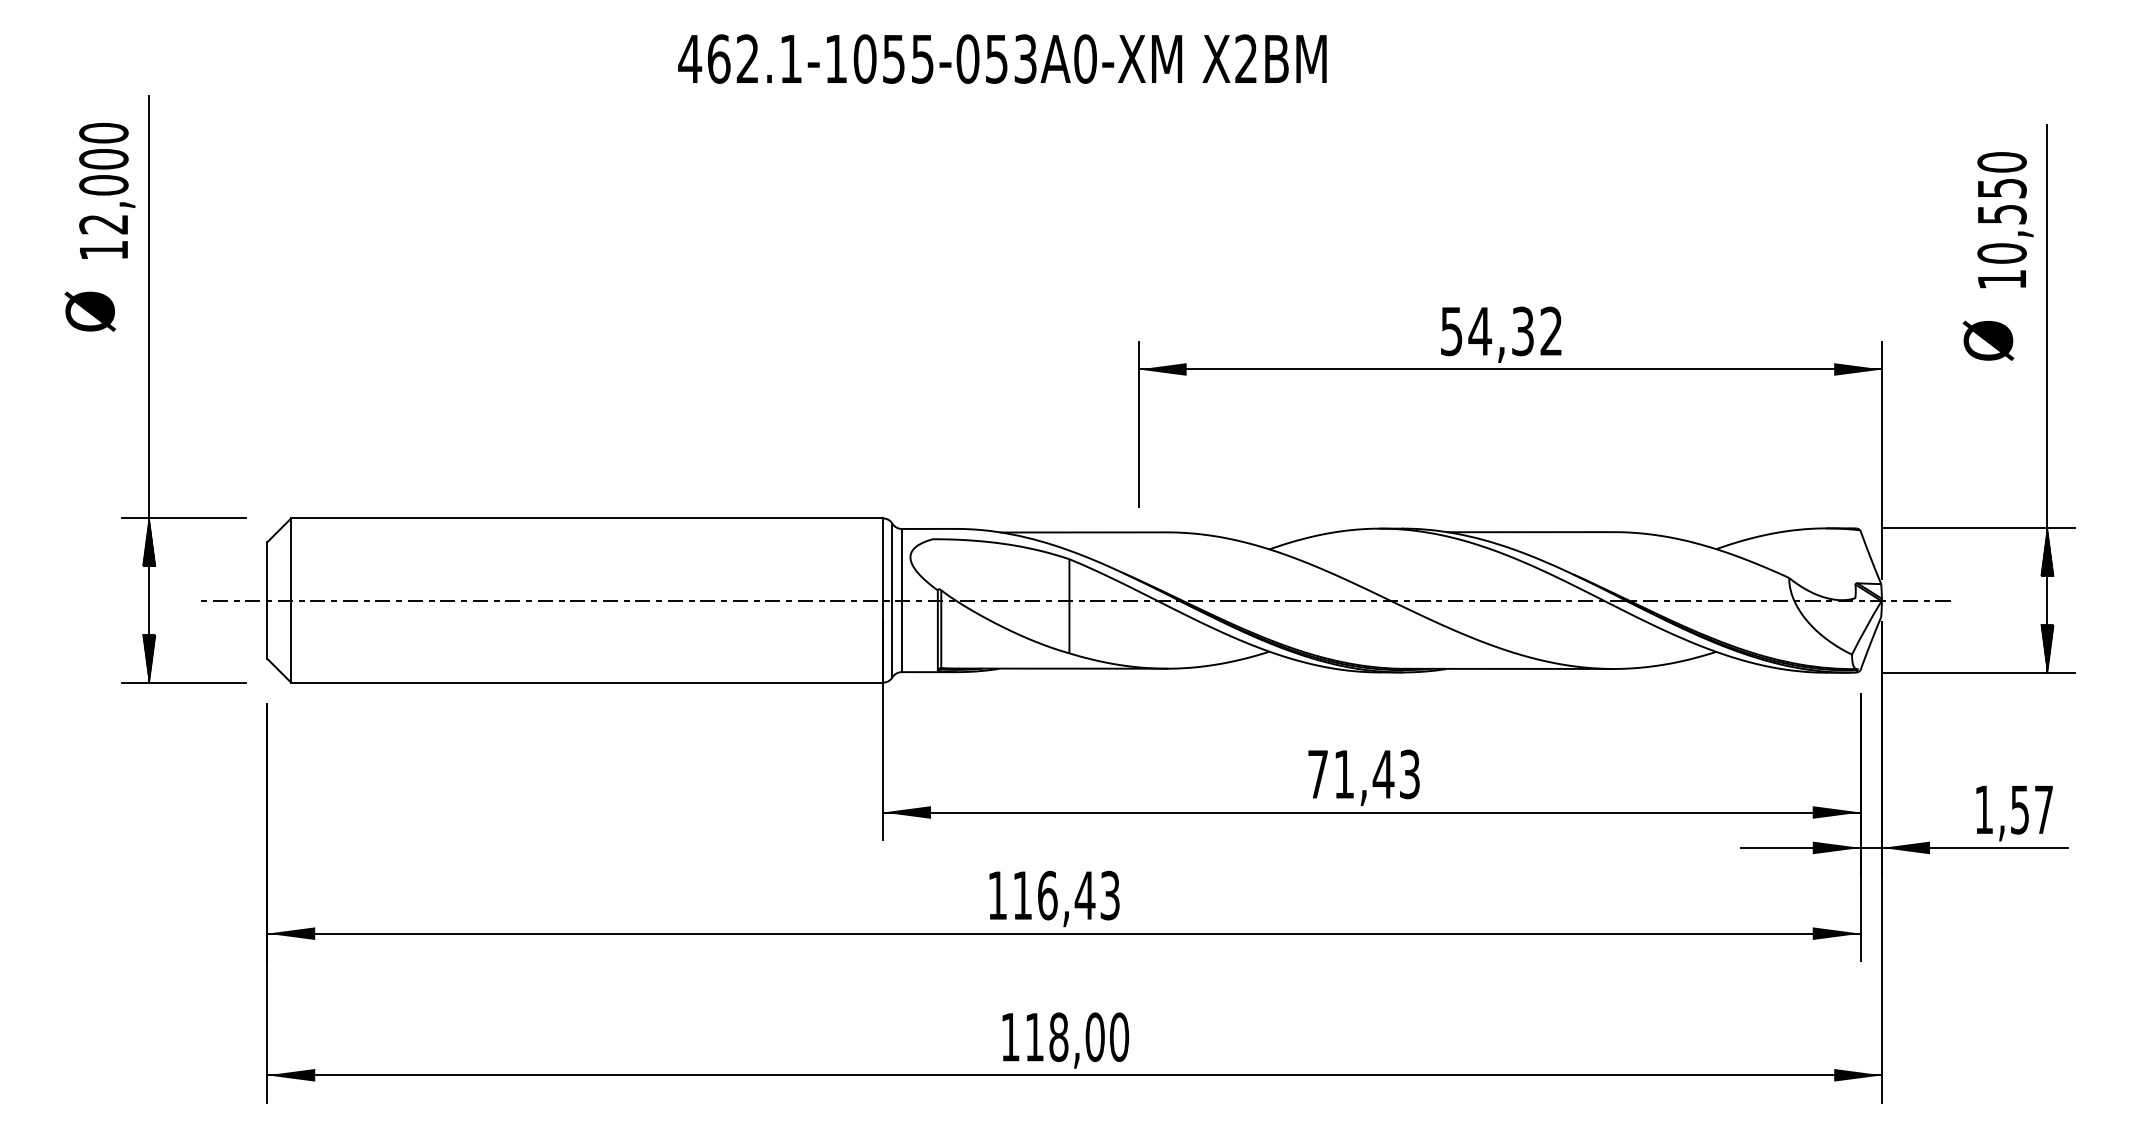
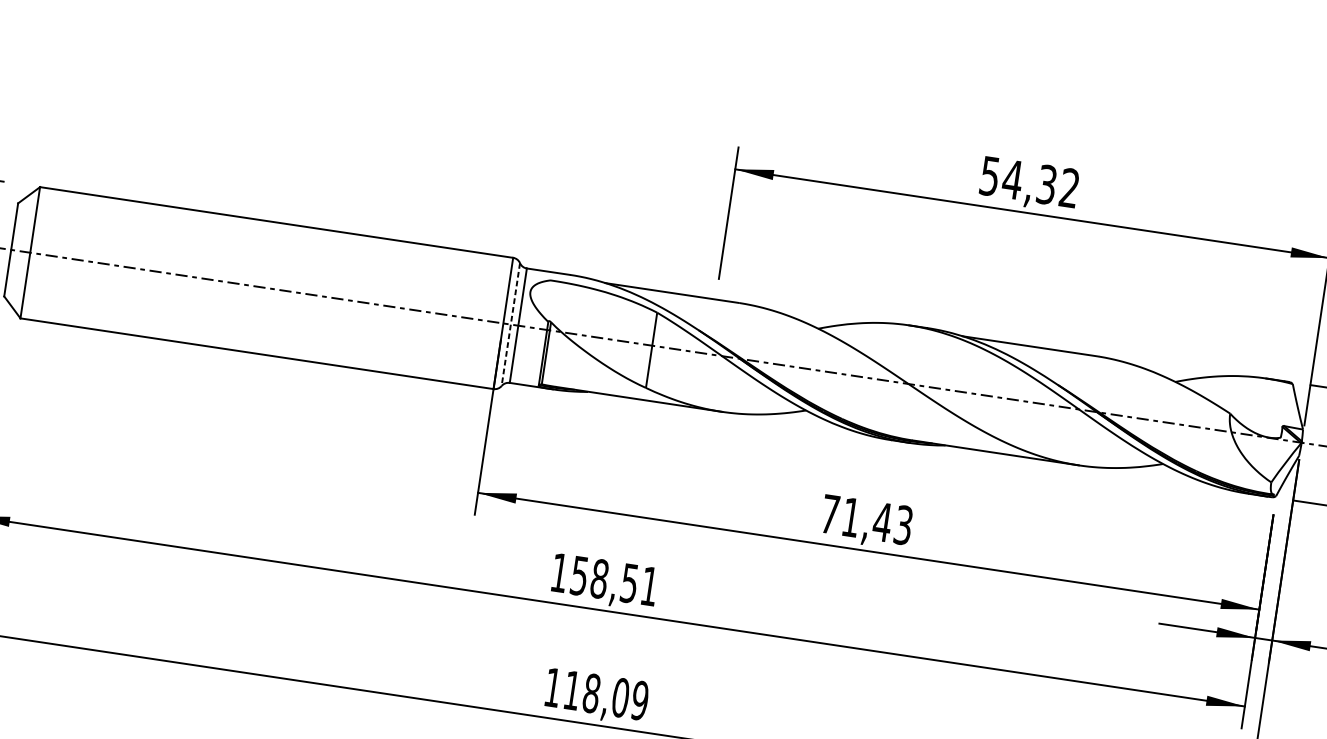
line: (892, 600) -> (510, 324), solid -> dashed
text: (1066, 895) -> (614, 581), 116,43 -> 158,51
text: (1119, 1036) -> (640, 700), 118,00 -> 118,09

